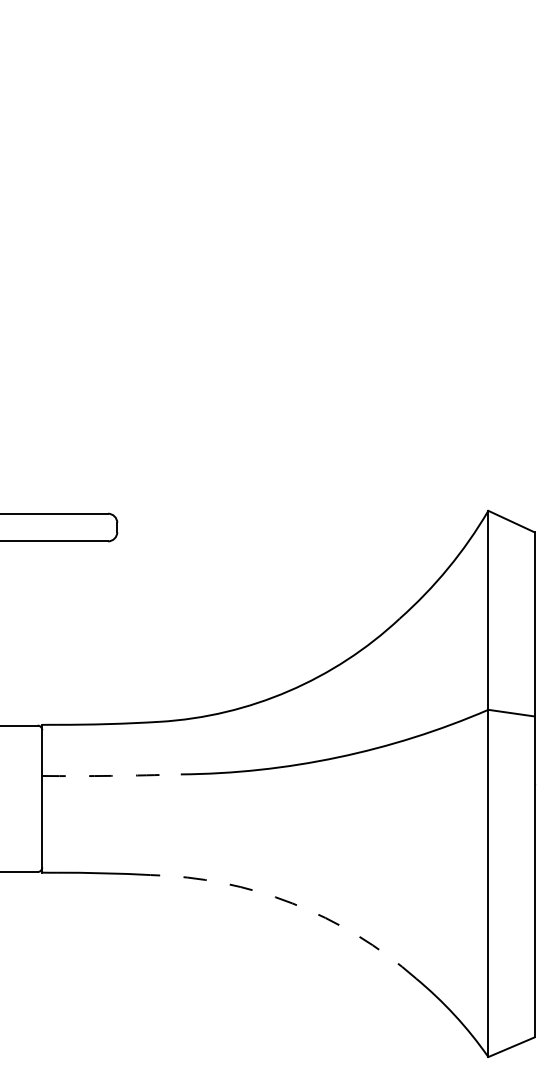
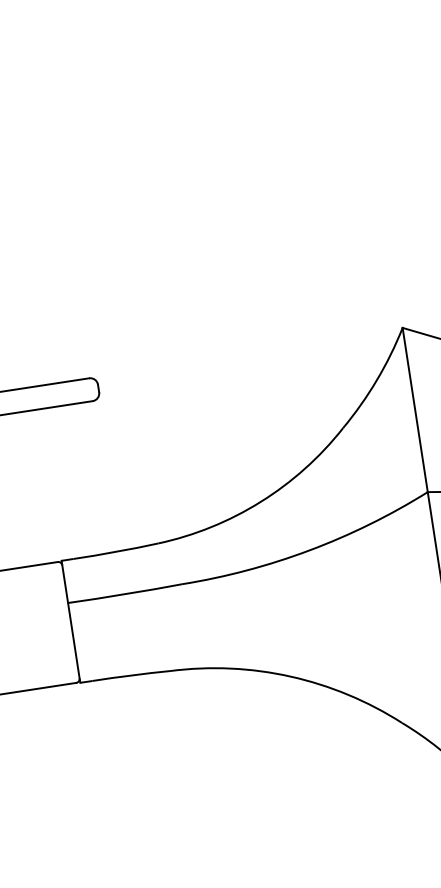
arc: (111, 775) -> (125, 593), dashed -> solid
arc: (292, 903) -> (290, 676), dashed -> solid

